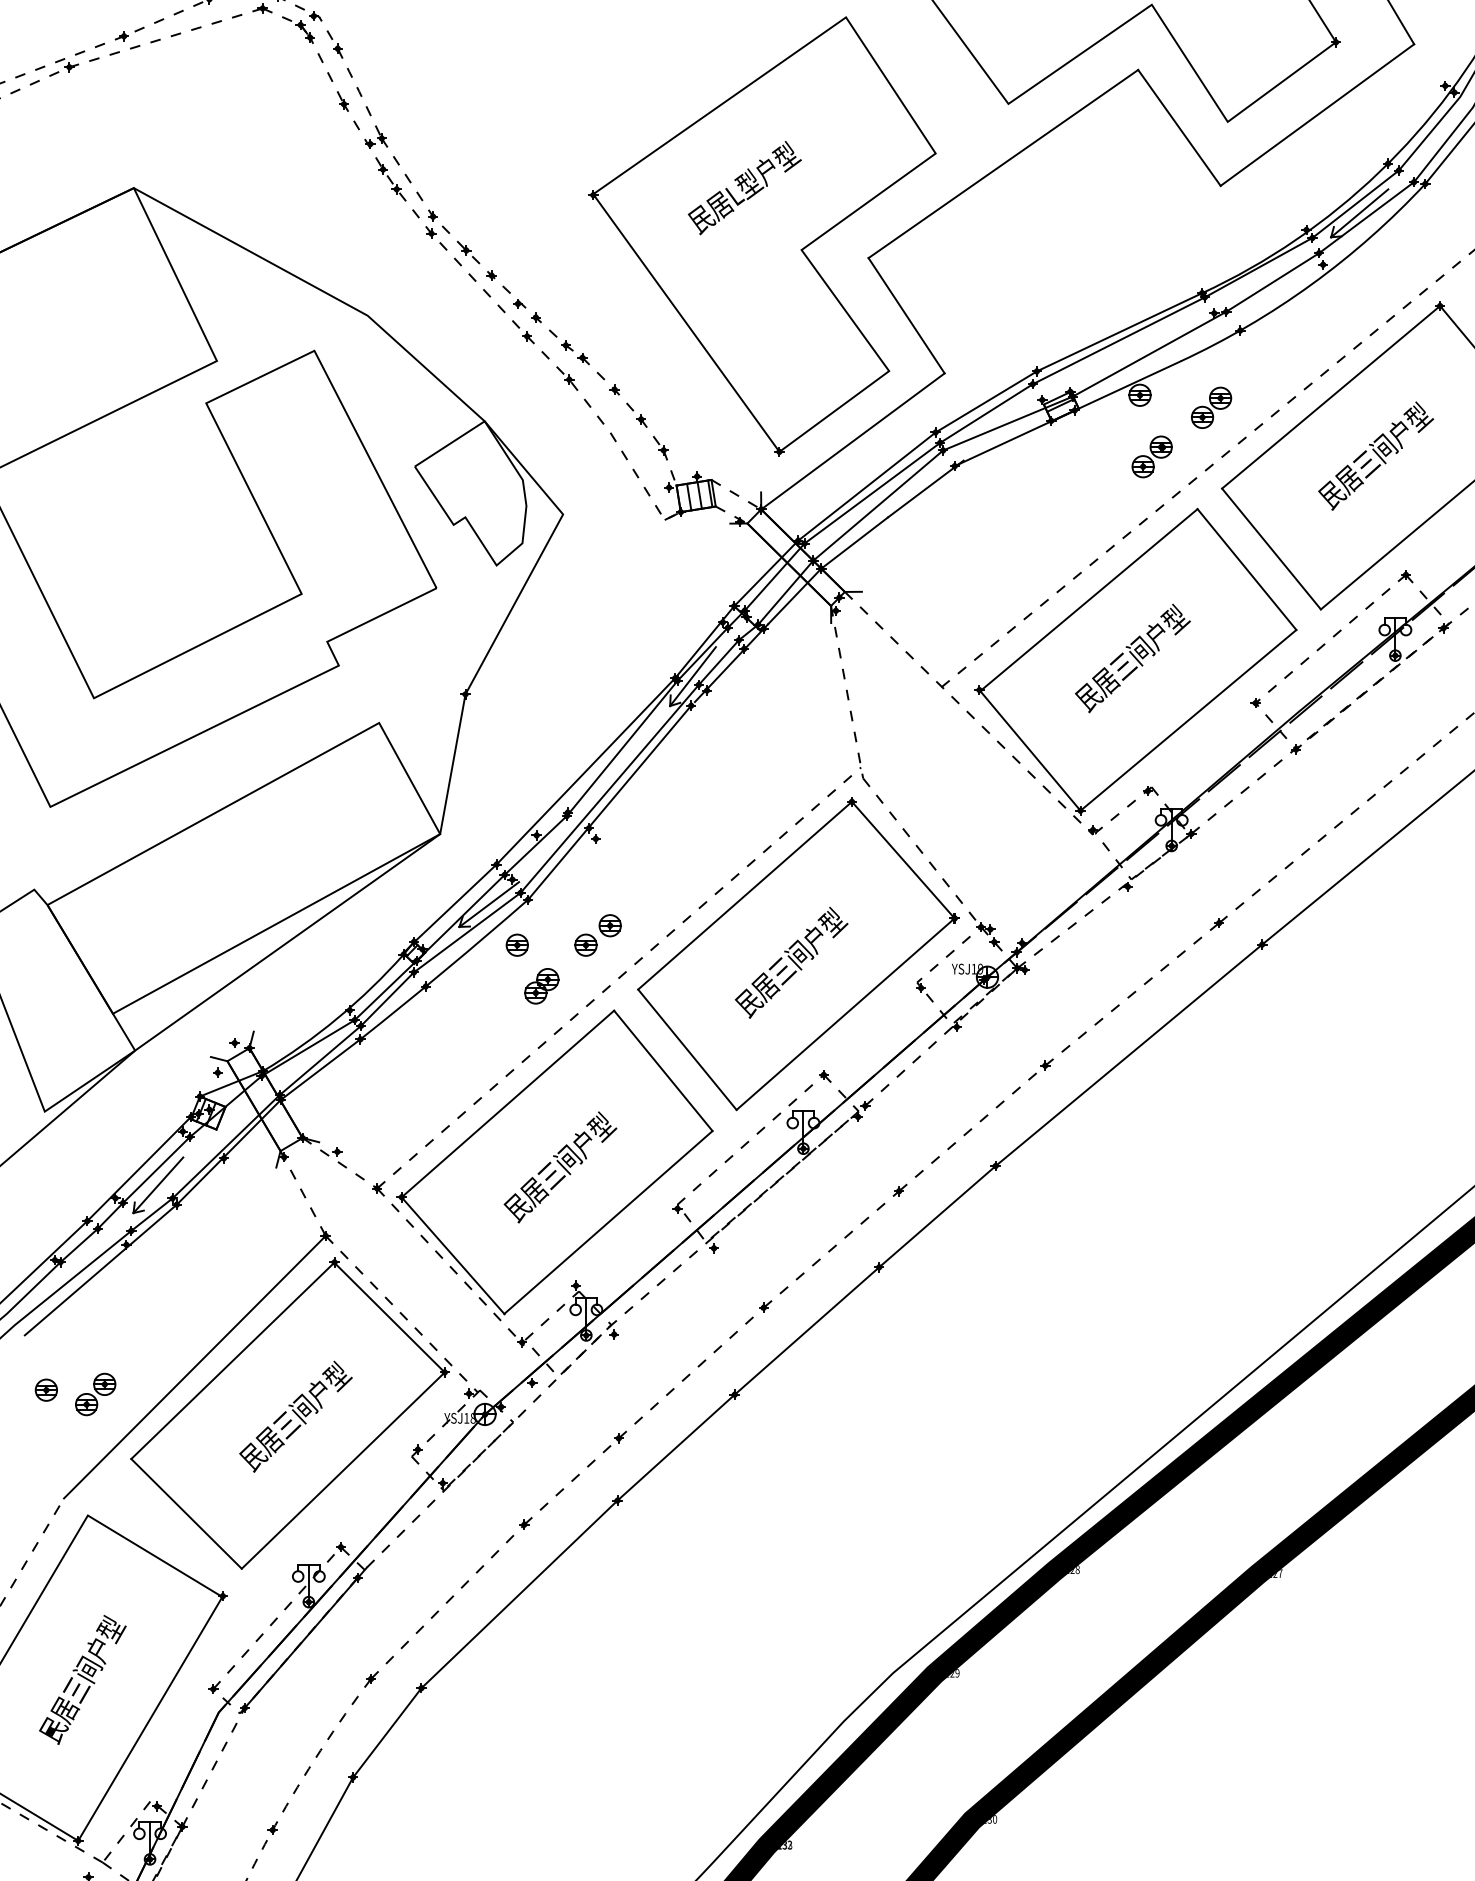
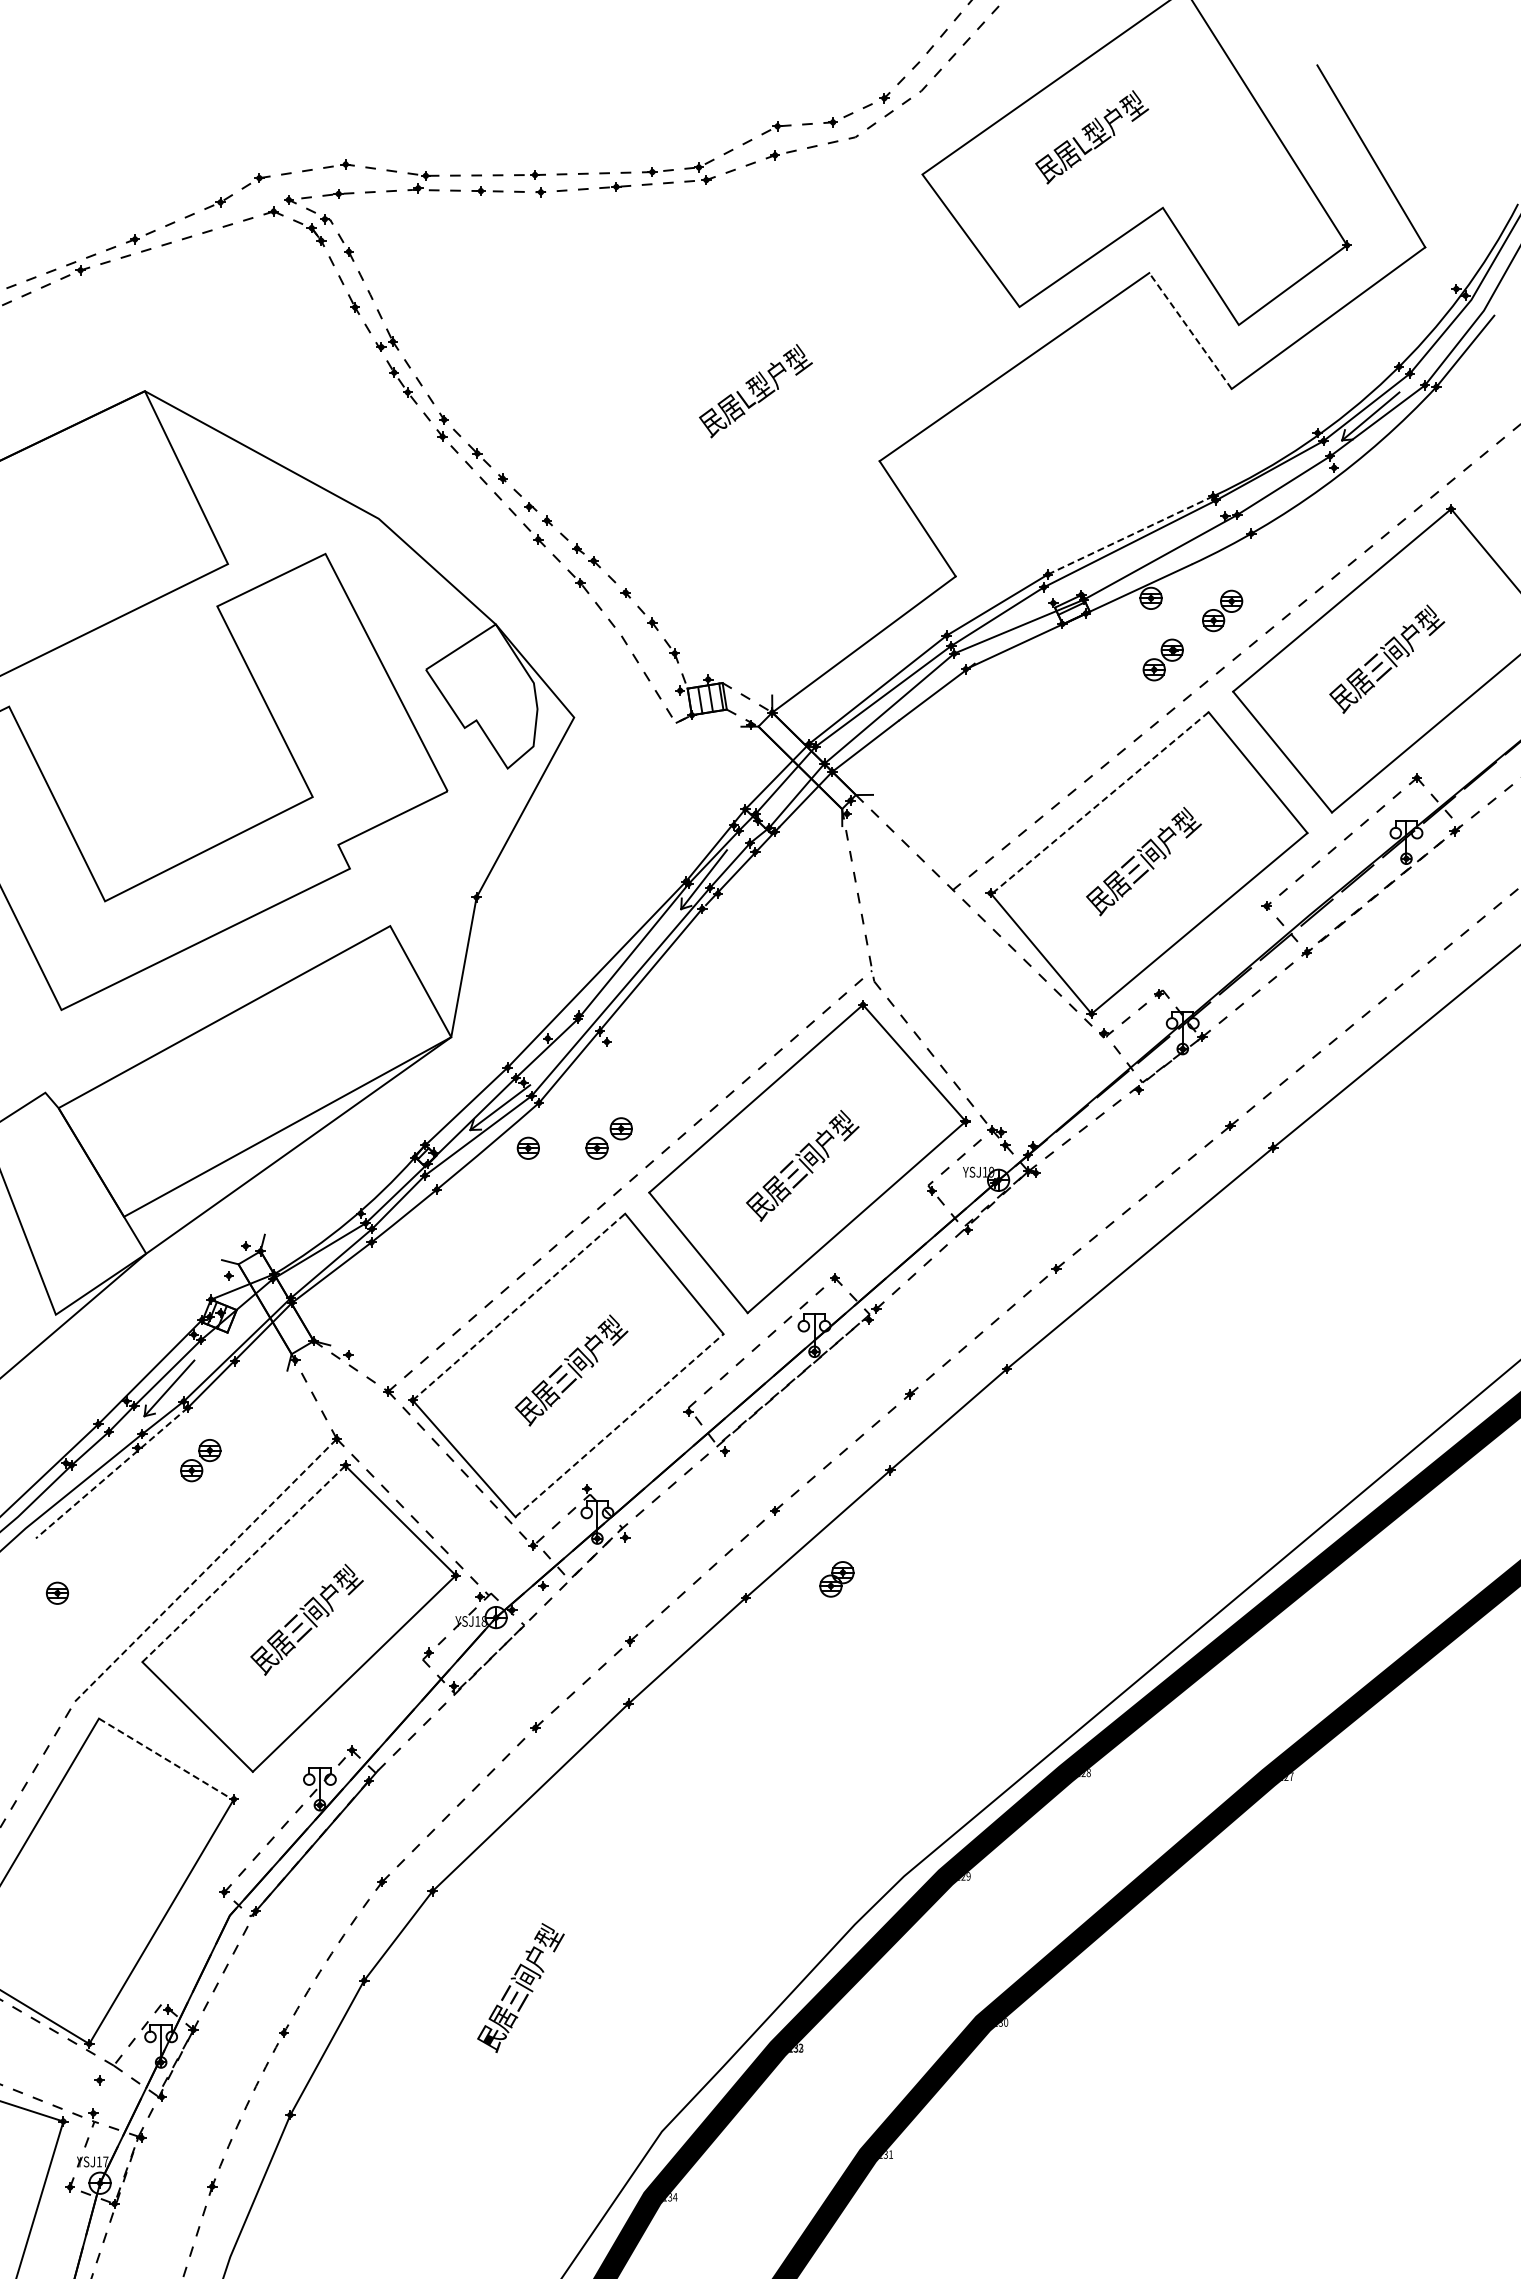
line: (1179, 127) -> (1190, 330), solid -> dashed
part: (762, 236) -> (773, 439), removed
line: (1119, 332) -> (1130, 535), solid -> dashed
line: (1089, 600) -> (1100, 803), solid -> dashed
part: (541, 986) -> (836, 1579), moved
line: (508, 1103) -> (519, 1306), solid -> dashed
line: (608, 1222) -> (619, 1425), solid -> dashed
line: (100, 1270) -> (111, 1473), solid -> dashed
line: (233, 1360) -> (244, 1563), solid -> dashed
line: (195, 1366) -> (206, 1569), solid -> dashed
part: (95, 1394) -> (200, 1460), moved
line: (155, 1556) -> (166, 1759), solid -> dashed
text: (82, 1679) -> (520, 1987), moved

